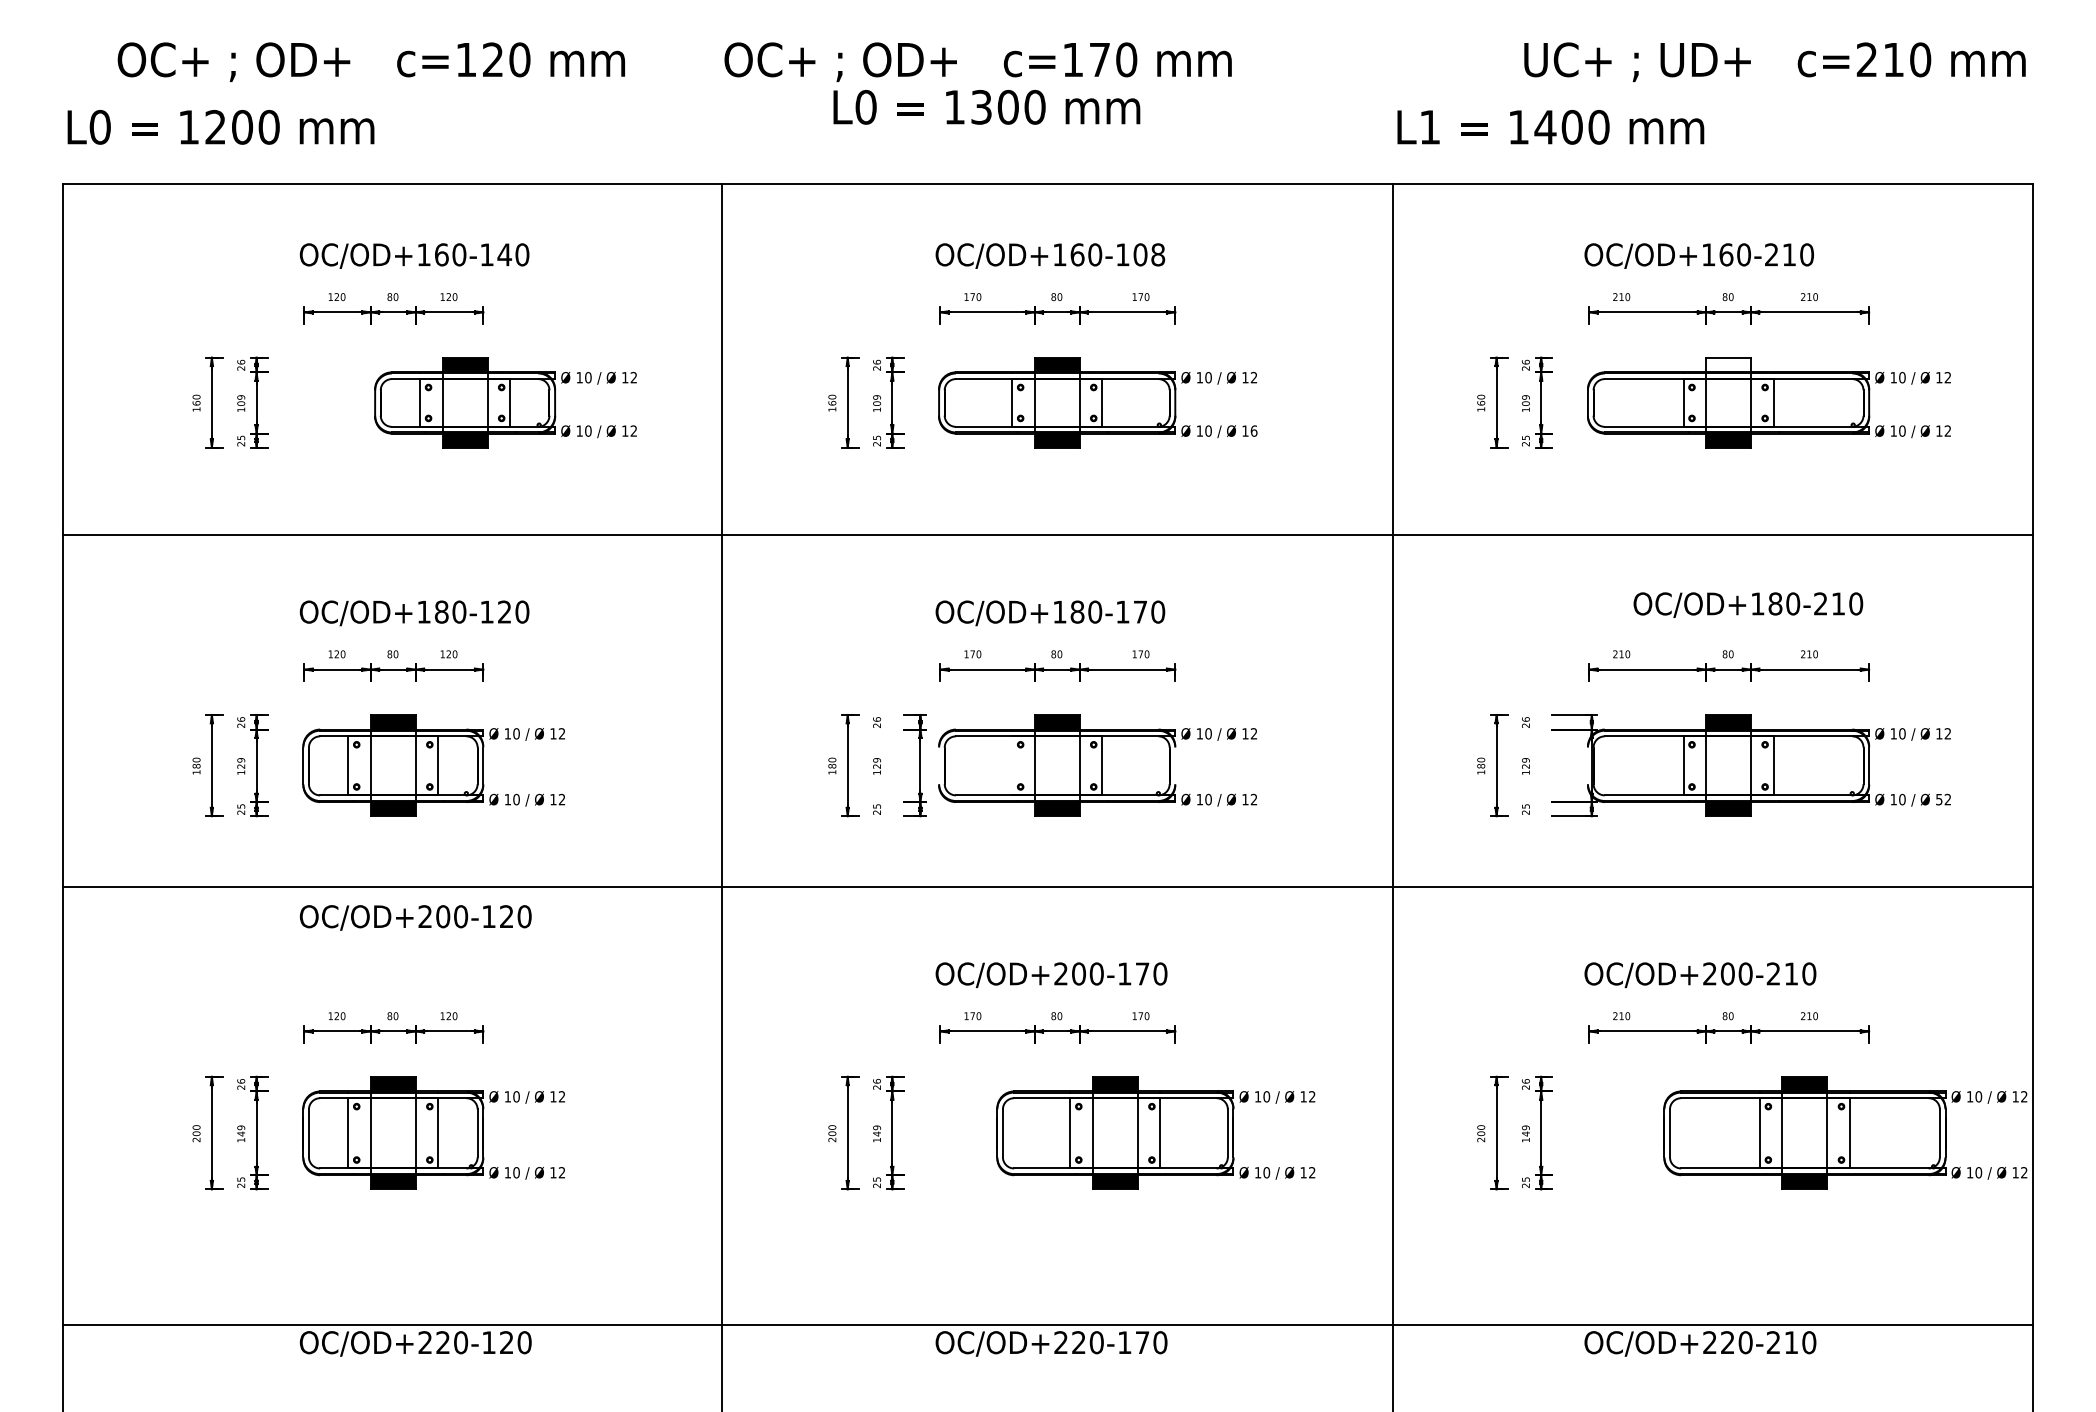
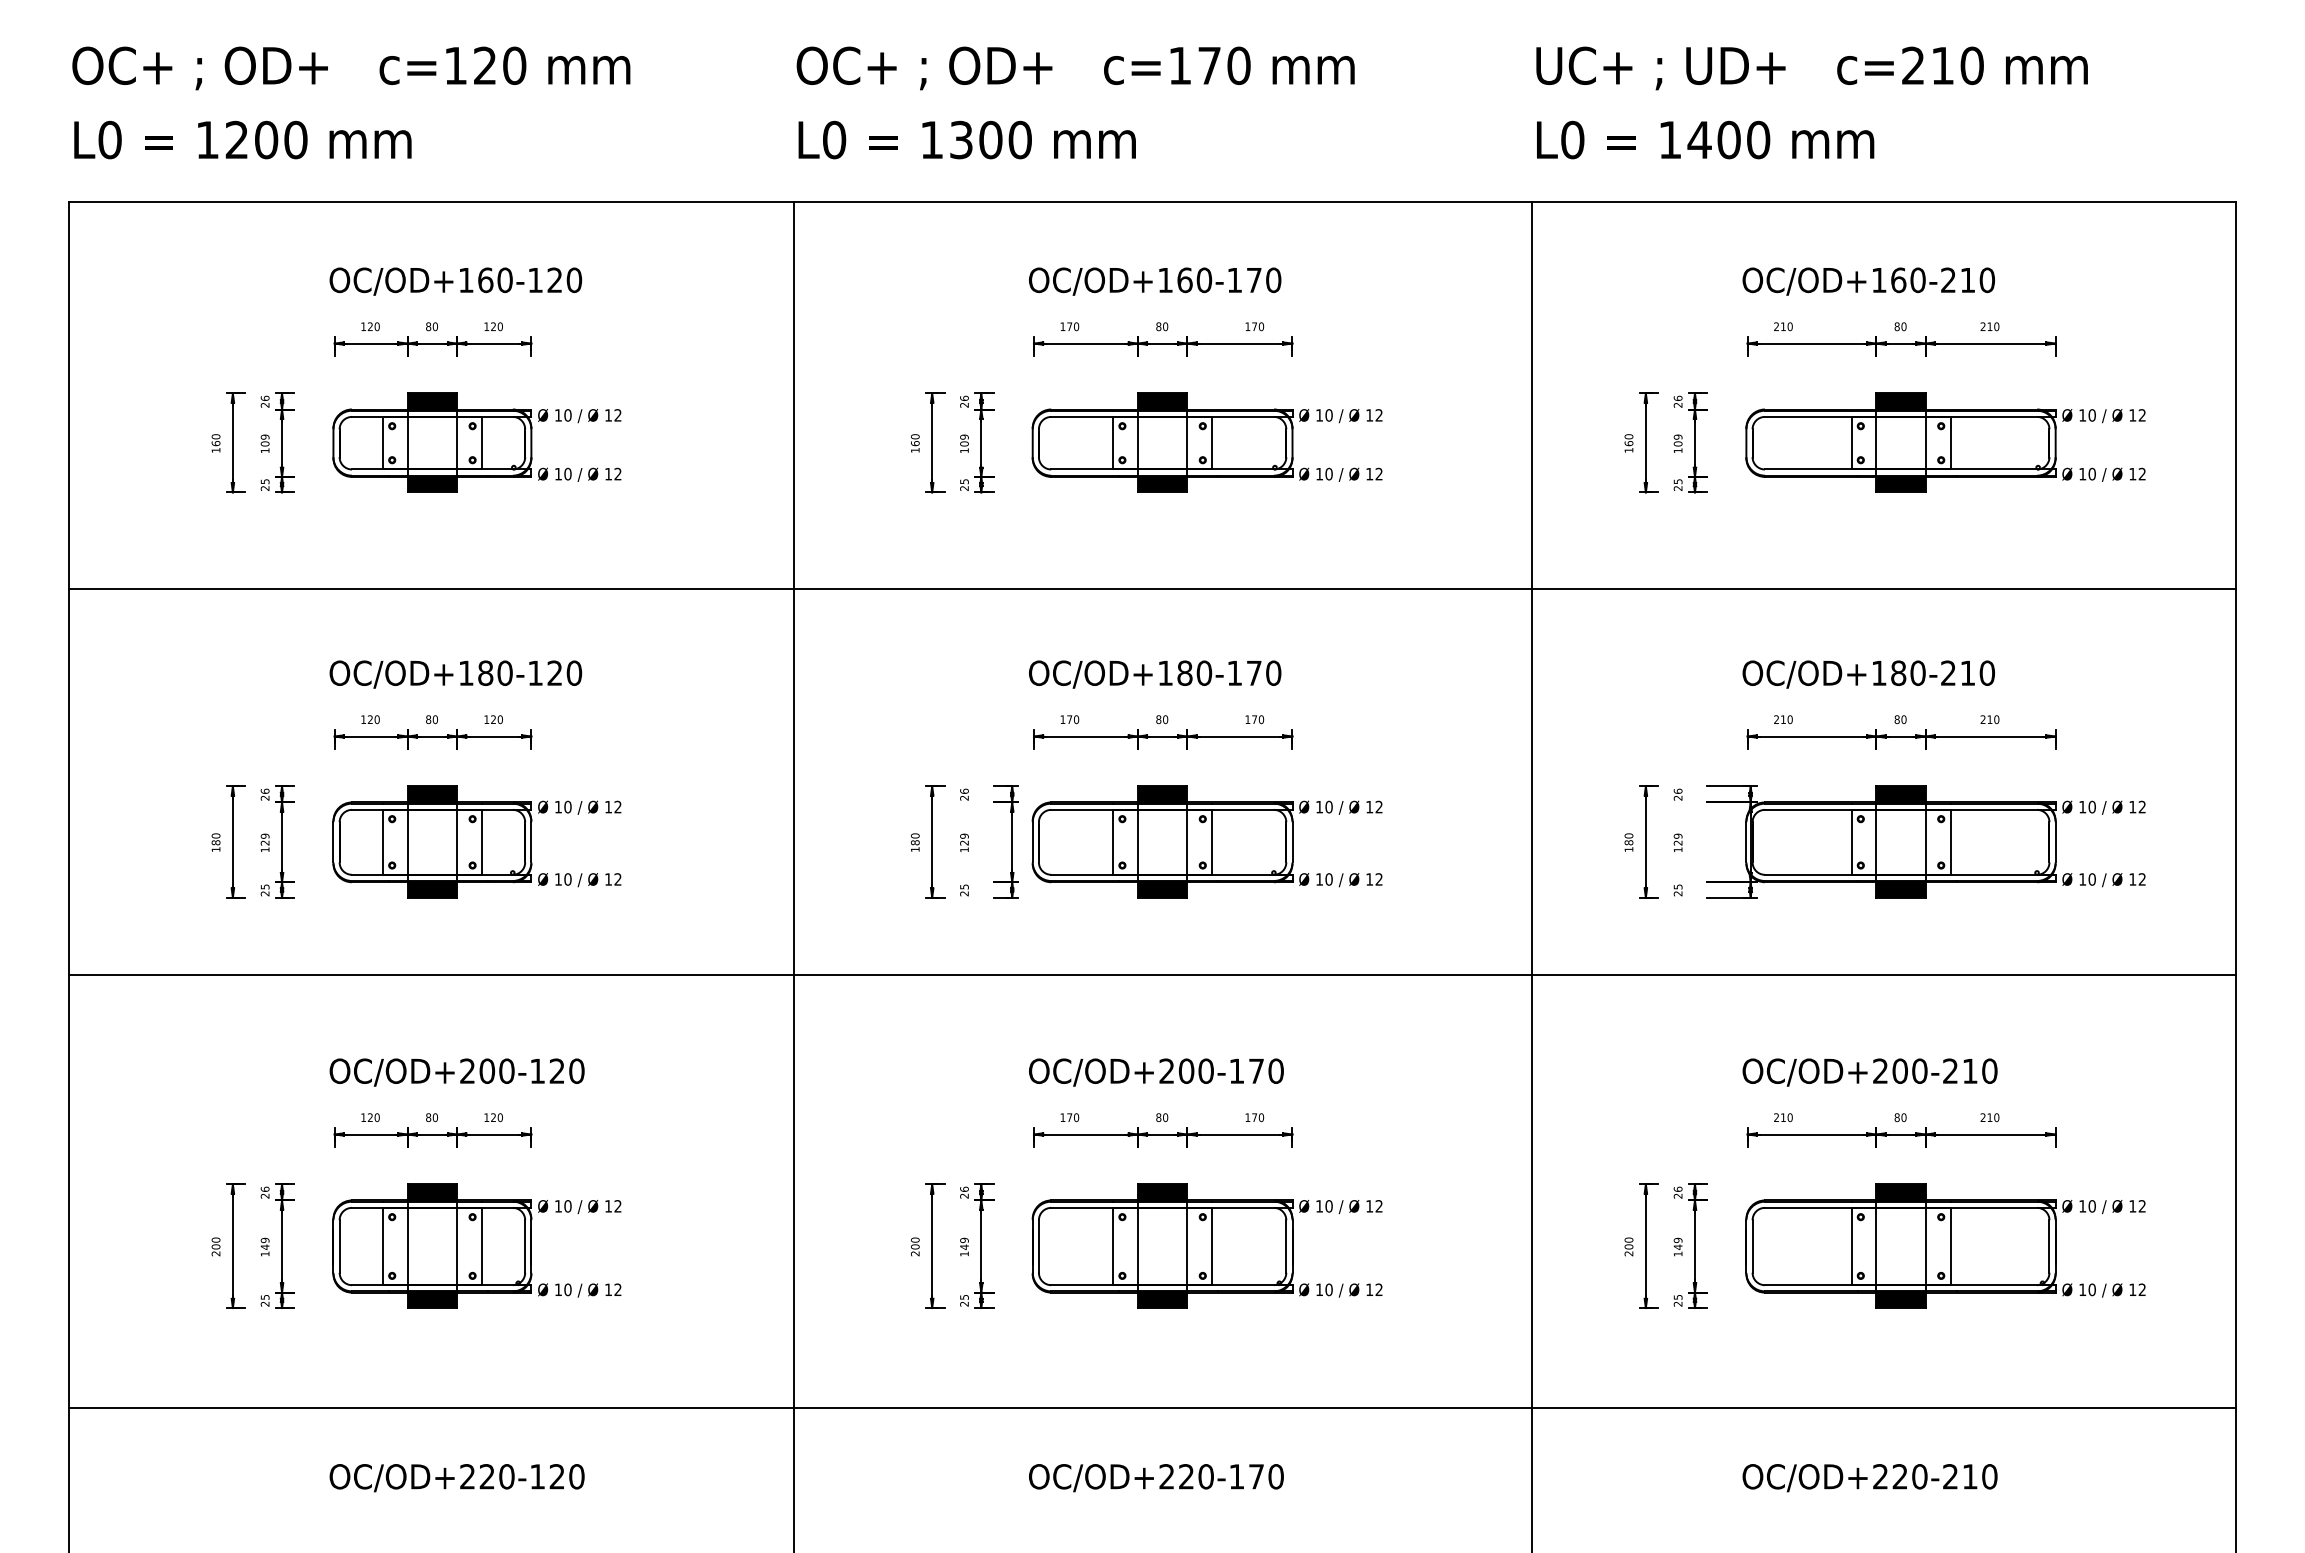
text: (371, 62) -> (351, 68), moved
text: (1774, 62) -> (1811, 68), moved
text: (986, 106) -> (966, 139), moved
text: (1429, 126) -> (1572, 139), L1 -> L0
text: (504, 254) -> (554, 279), OC/OD+160-140 -> OC/OD+160-120
text: (1148, 255) -> (1263, 280), OC/OD+160-108 -> OC/OD+160-170
fill: (1728, 365) -> (1900, 401), added
part: (505, 402) -> (476, 442), moved
text: (1253, 430) -> (1378, 473), 16 -> 12
text: (1748, 605) -> (1868, 674), moved
line: (1012, 765) -> (1113, 841), added
line: (938, 766) -> (1032, 842), added
line: (1175, 766) -> (1292, 842), added
line: (1588, 766) -> (1746, 842), added
text: (1939, 799) -> (2132, 879), 52 -> 12
text: (415, 917) -> (456, 1072), moved
part: (1155, 1132) -> (1206, 1245), moved
part: (1845, 1132) -> (1945, 1245), moved
line: (1048, 1325) -> (1152, 1408), moved

